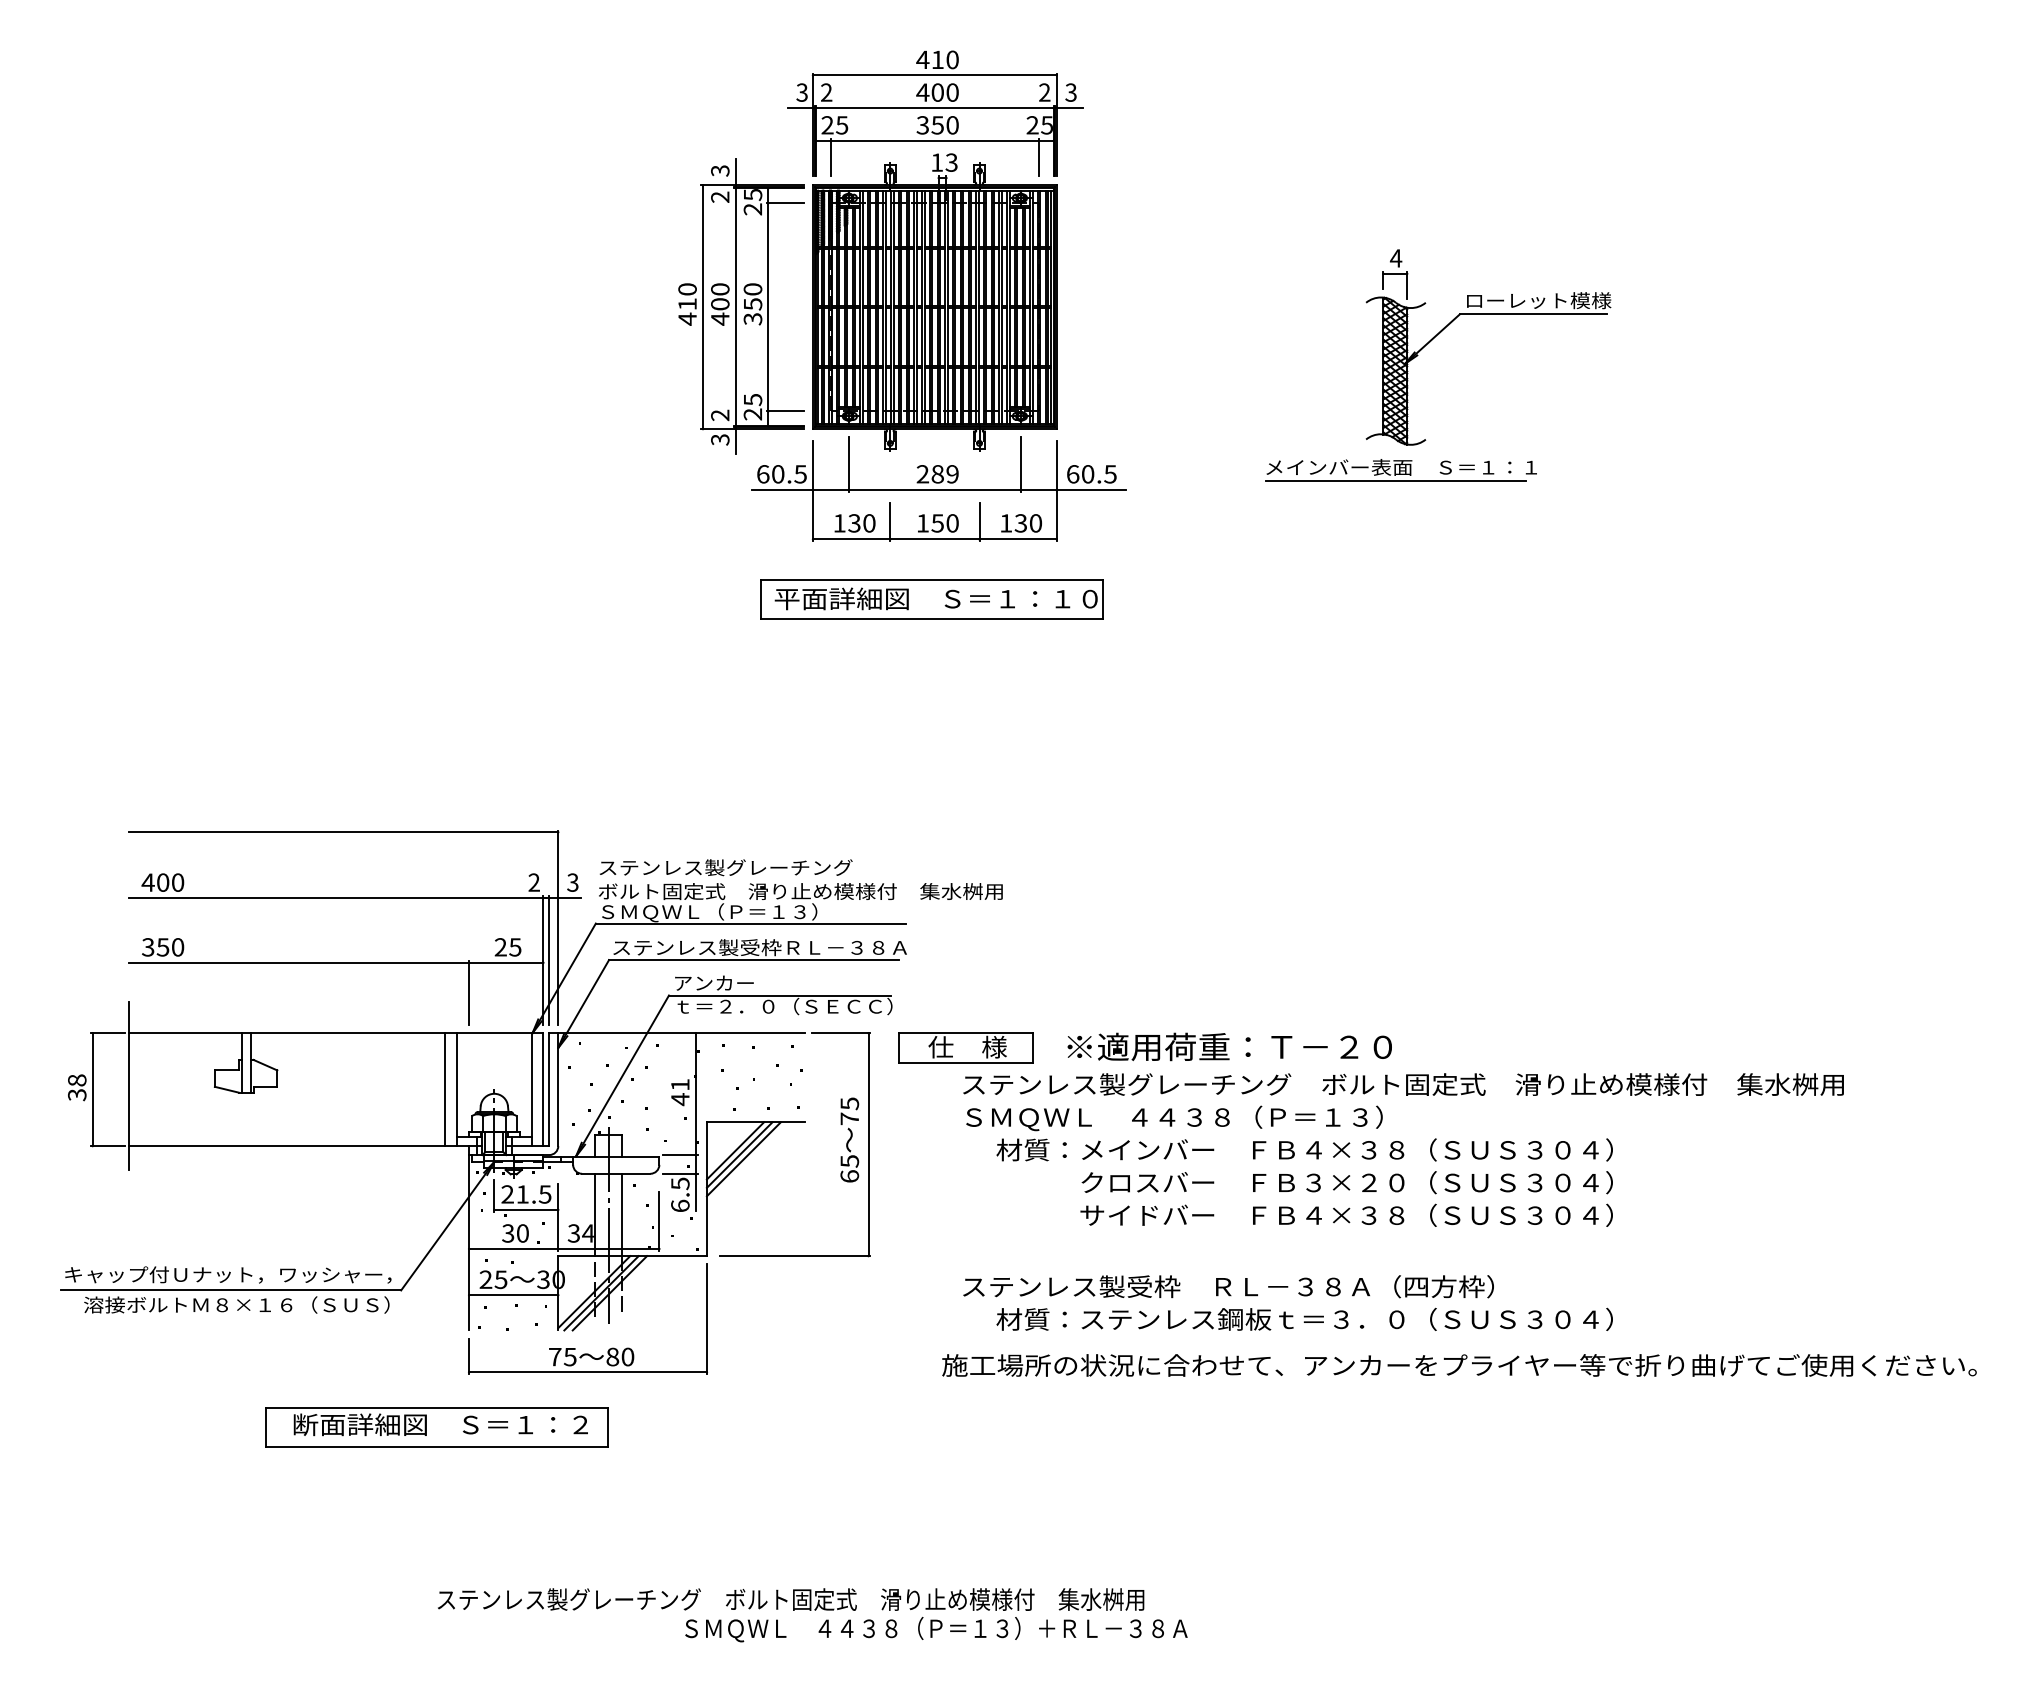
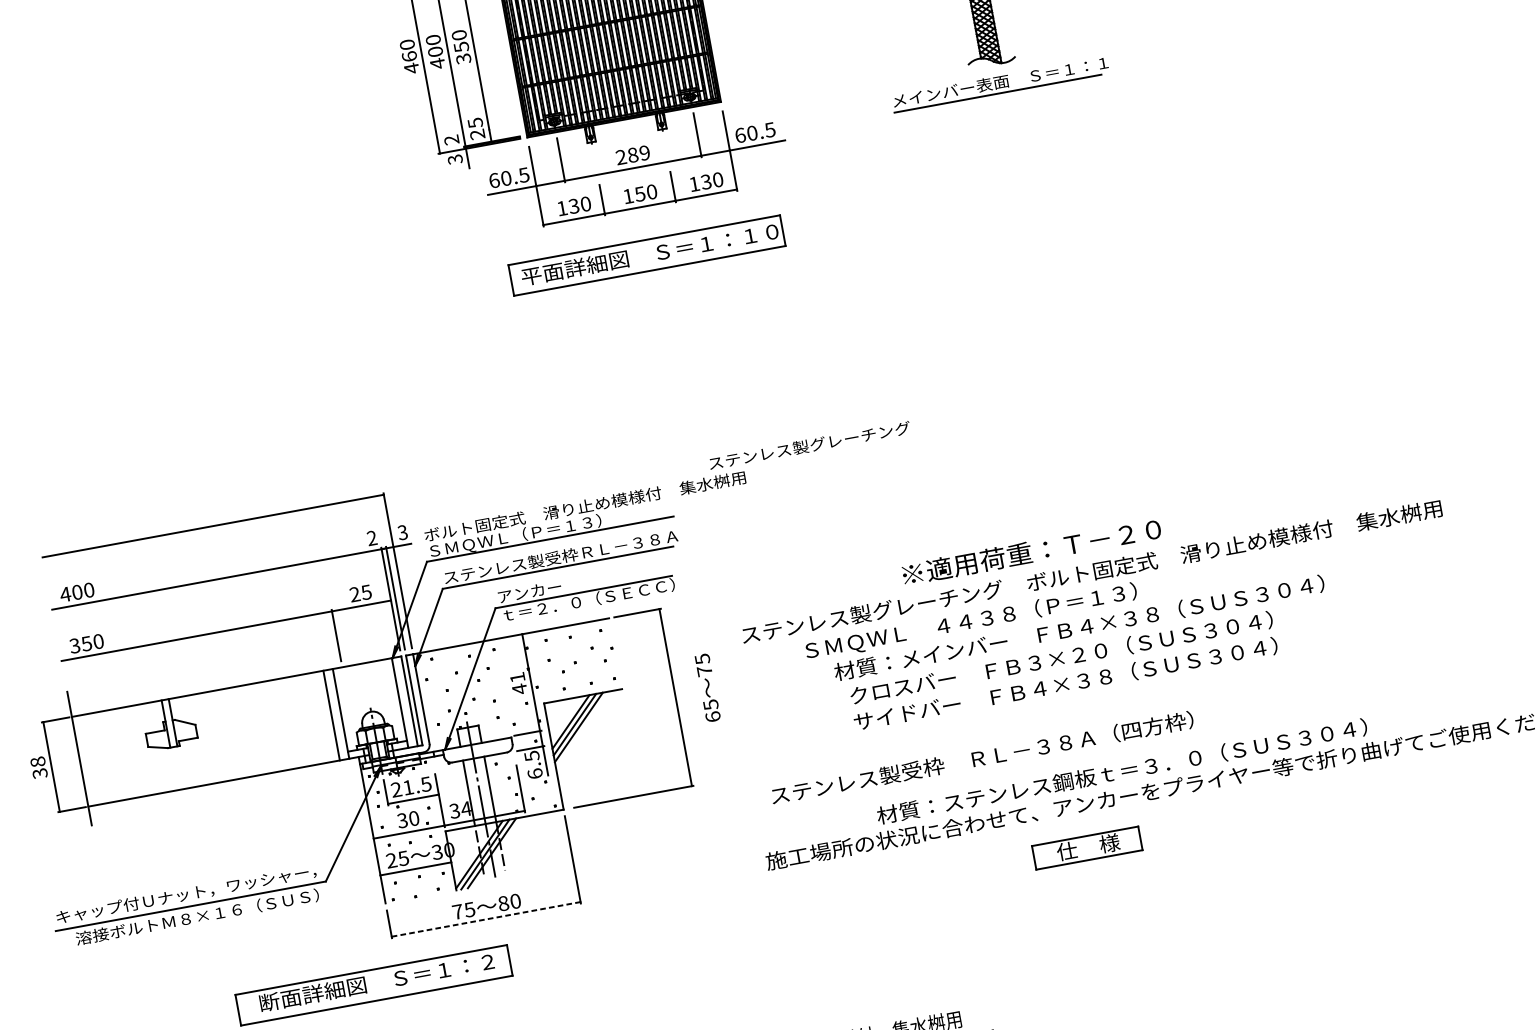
text: (687, 304) -> (409, 56), 410 -> 460
line: (785, 411) -> (502, 127), removed
text: (725, 867) -> (809, 445), moved
text: (1229, 1046) -> (1031, 551), moved
part: (965, 1047) -> (1086, 847), moved
text: (1289, 1133) -> (1064, 617), moved
text: (849, 1139) -> (707, 687), moved
text: (1304, 1318) -> (1121, 770), moved
line: (588, 1372) -> (486, 919), solid -> dashed

